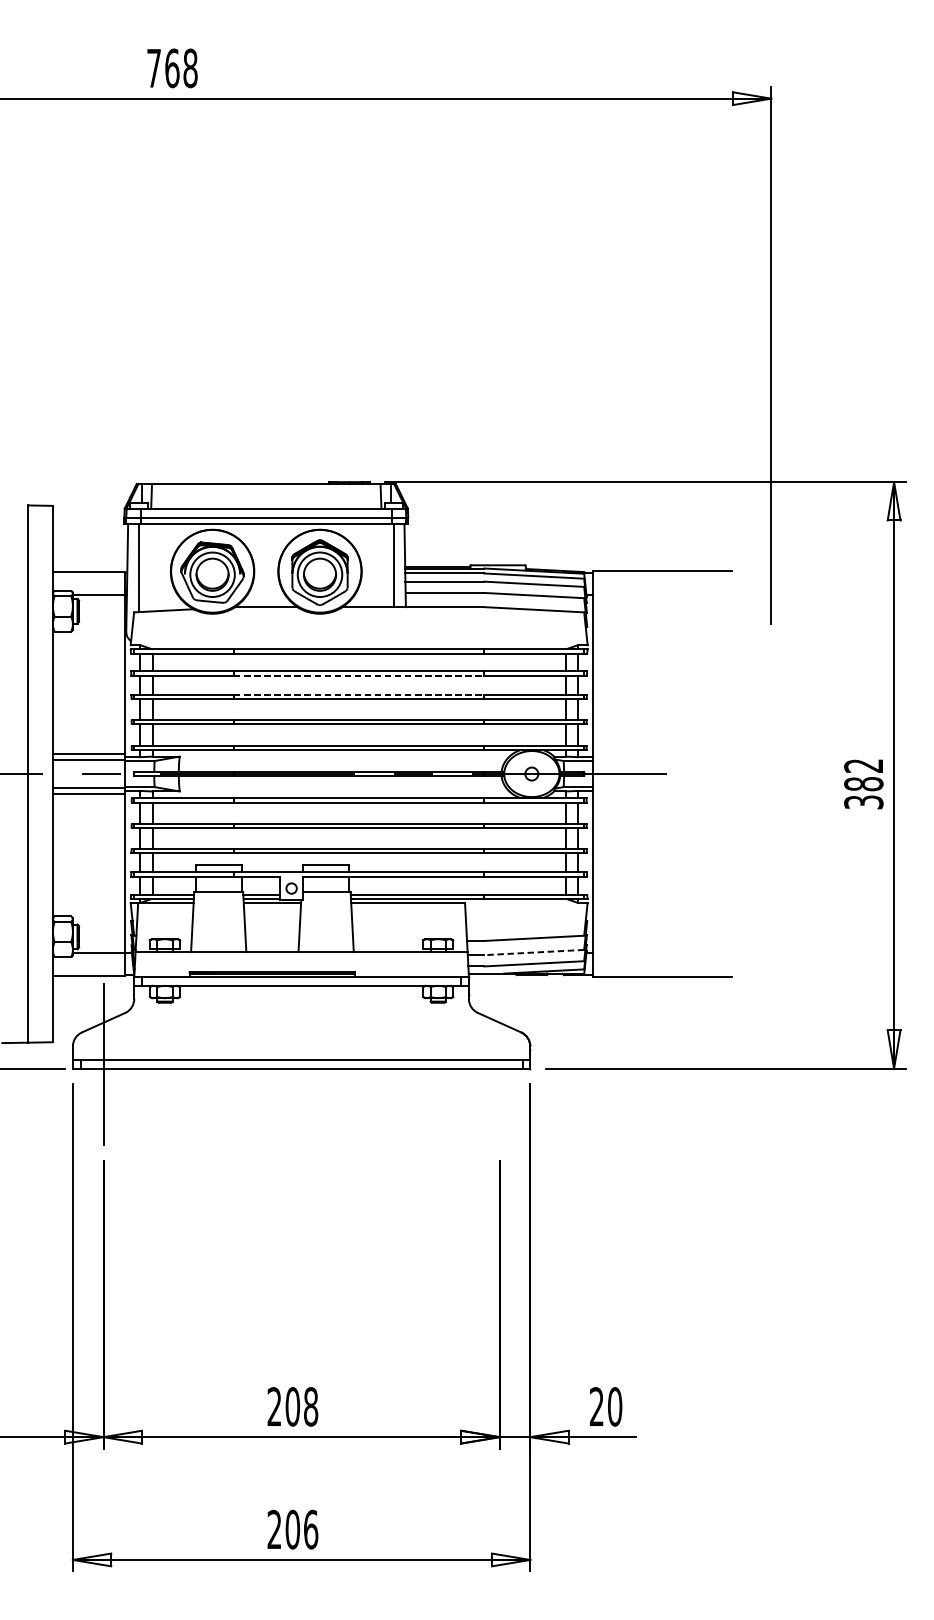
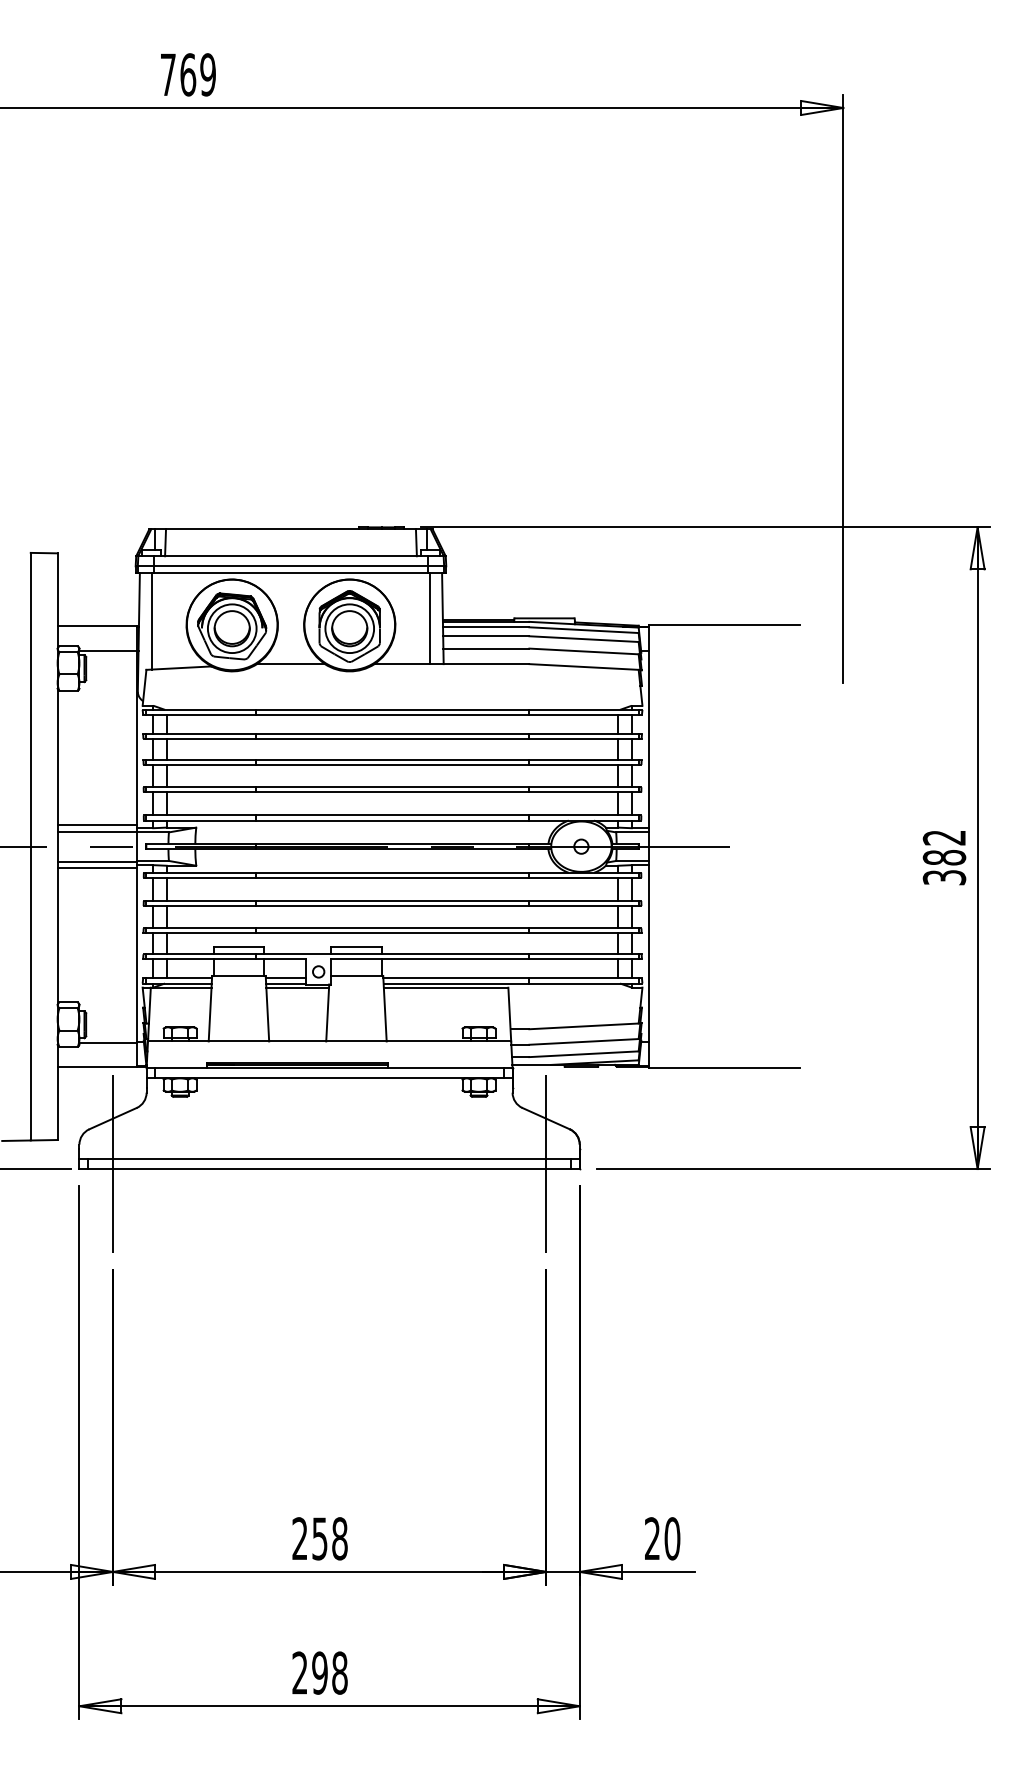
text: (189, 68) -> (207, 74), 768 -> 769
line: (359, 676) -> (392, 739), dashed -> solid
line: (359, 694) -> (392, 759), dashed -> solid
line: (534, 952) -> (584, 1041), dashed -> solid
line: (499, 1063) -> (546, 1163), added
text: (292, 1406) -> (319, 1538), 208 -> 258
text: (301, 1529) -> (329, 1672), 206 -> 298

